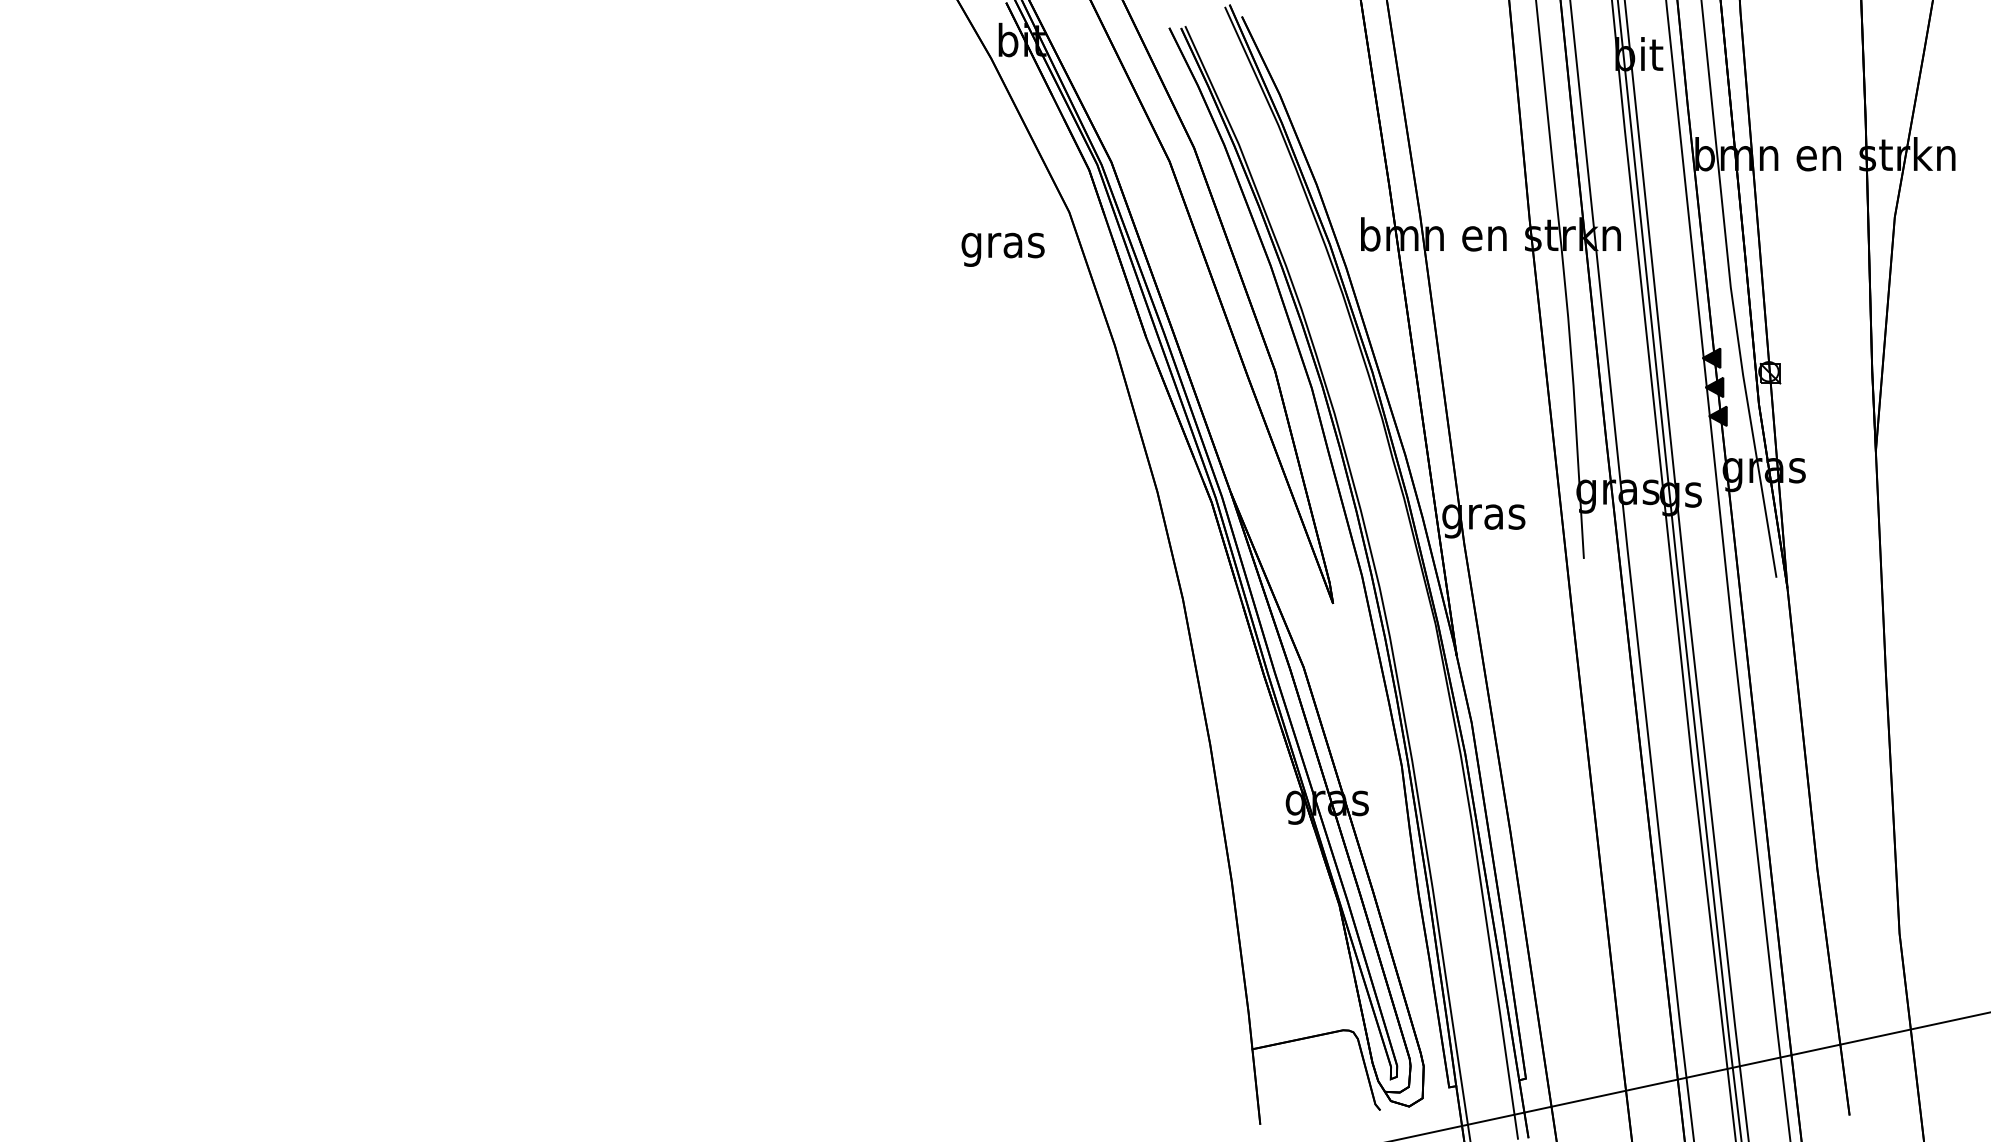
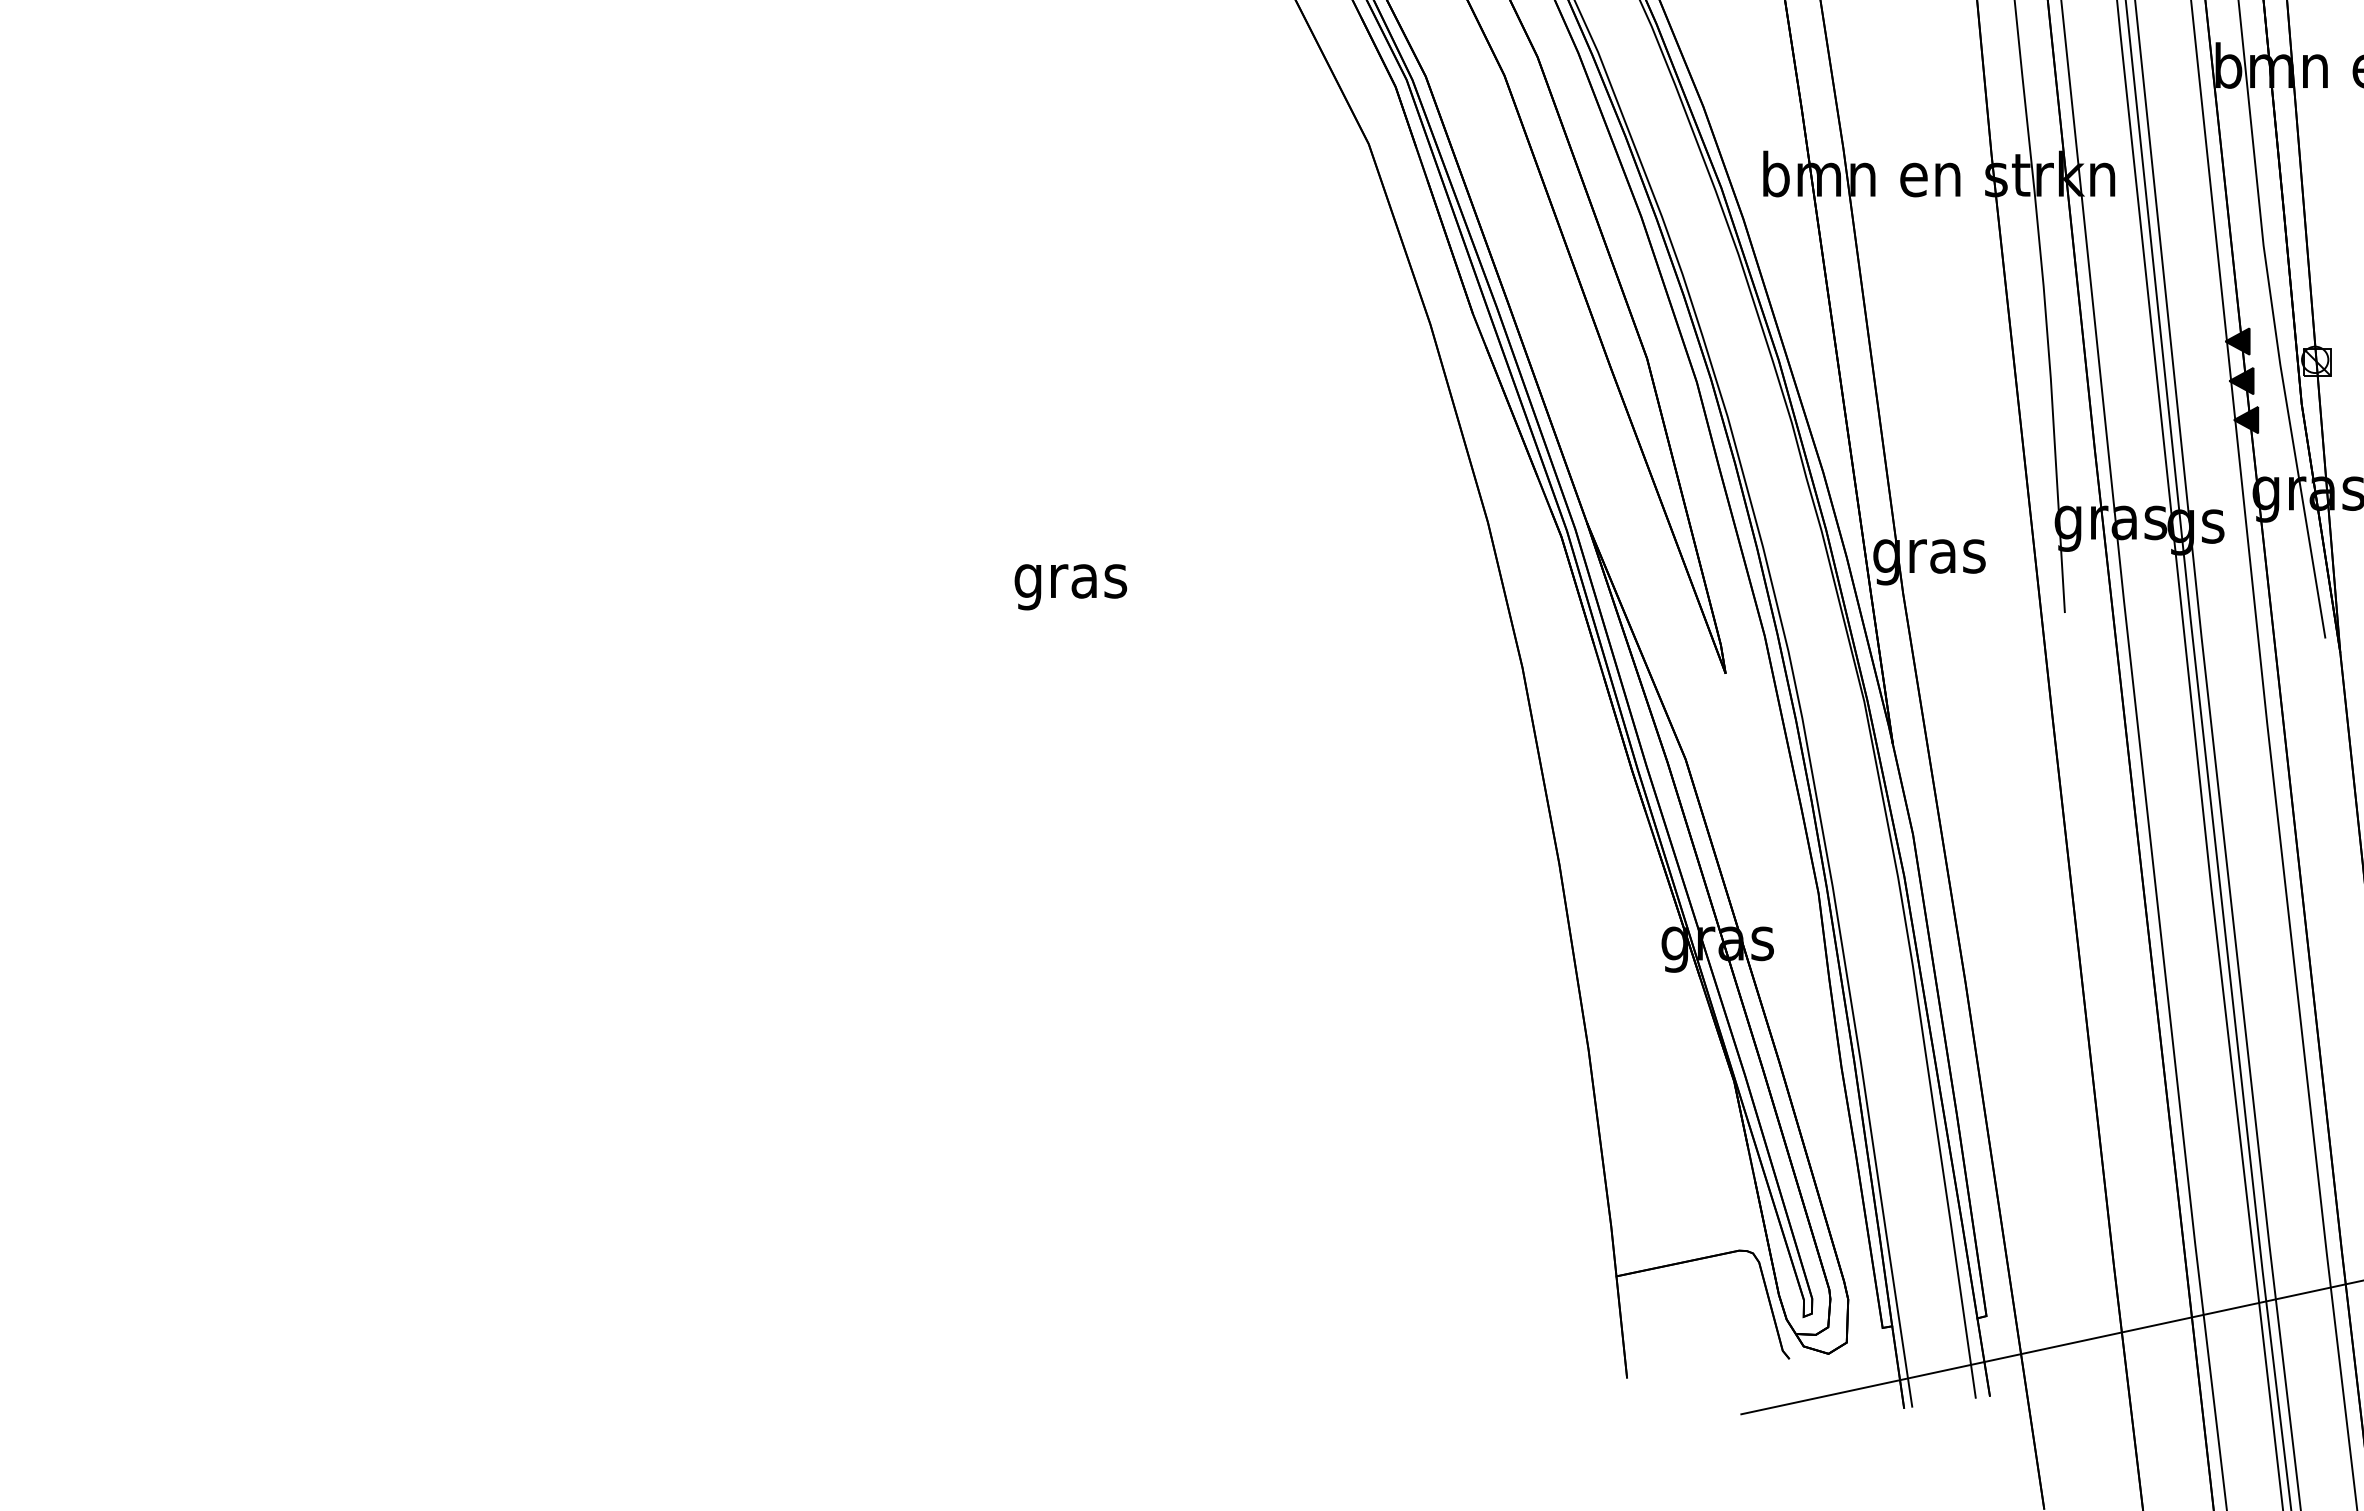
text: (1002, 249) -> (1070, 586), moved

